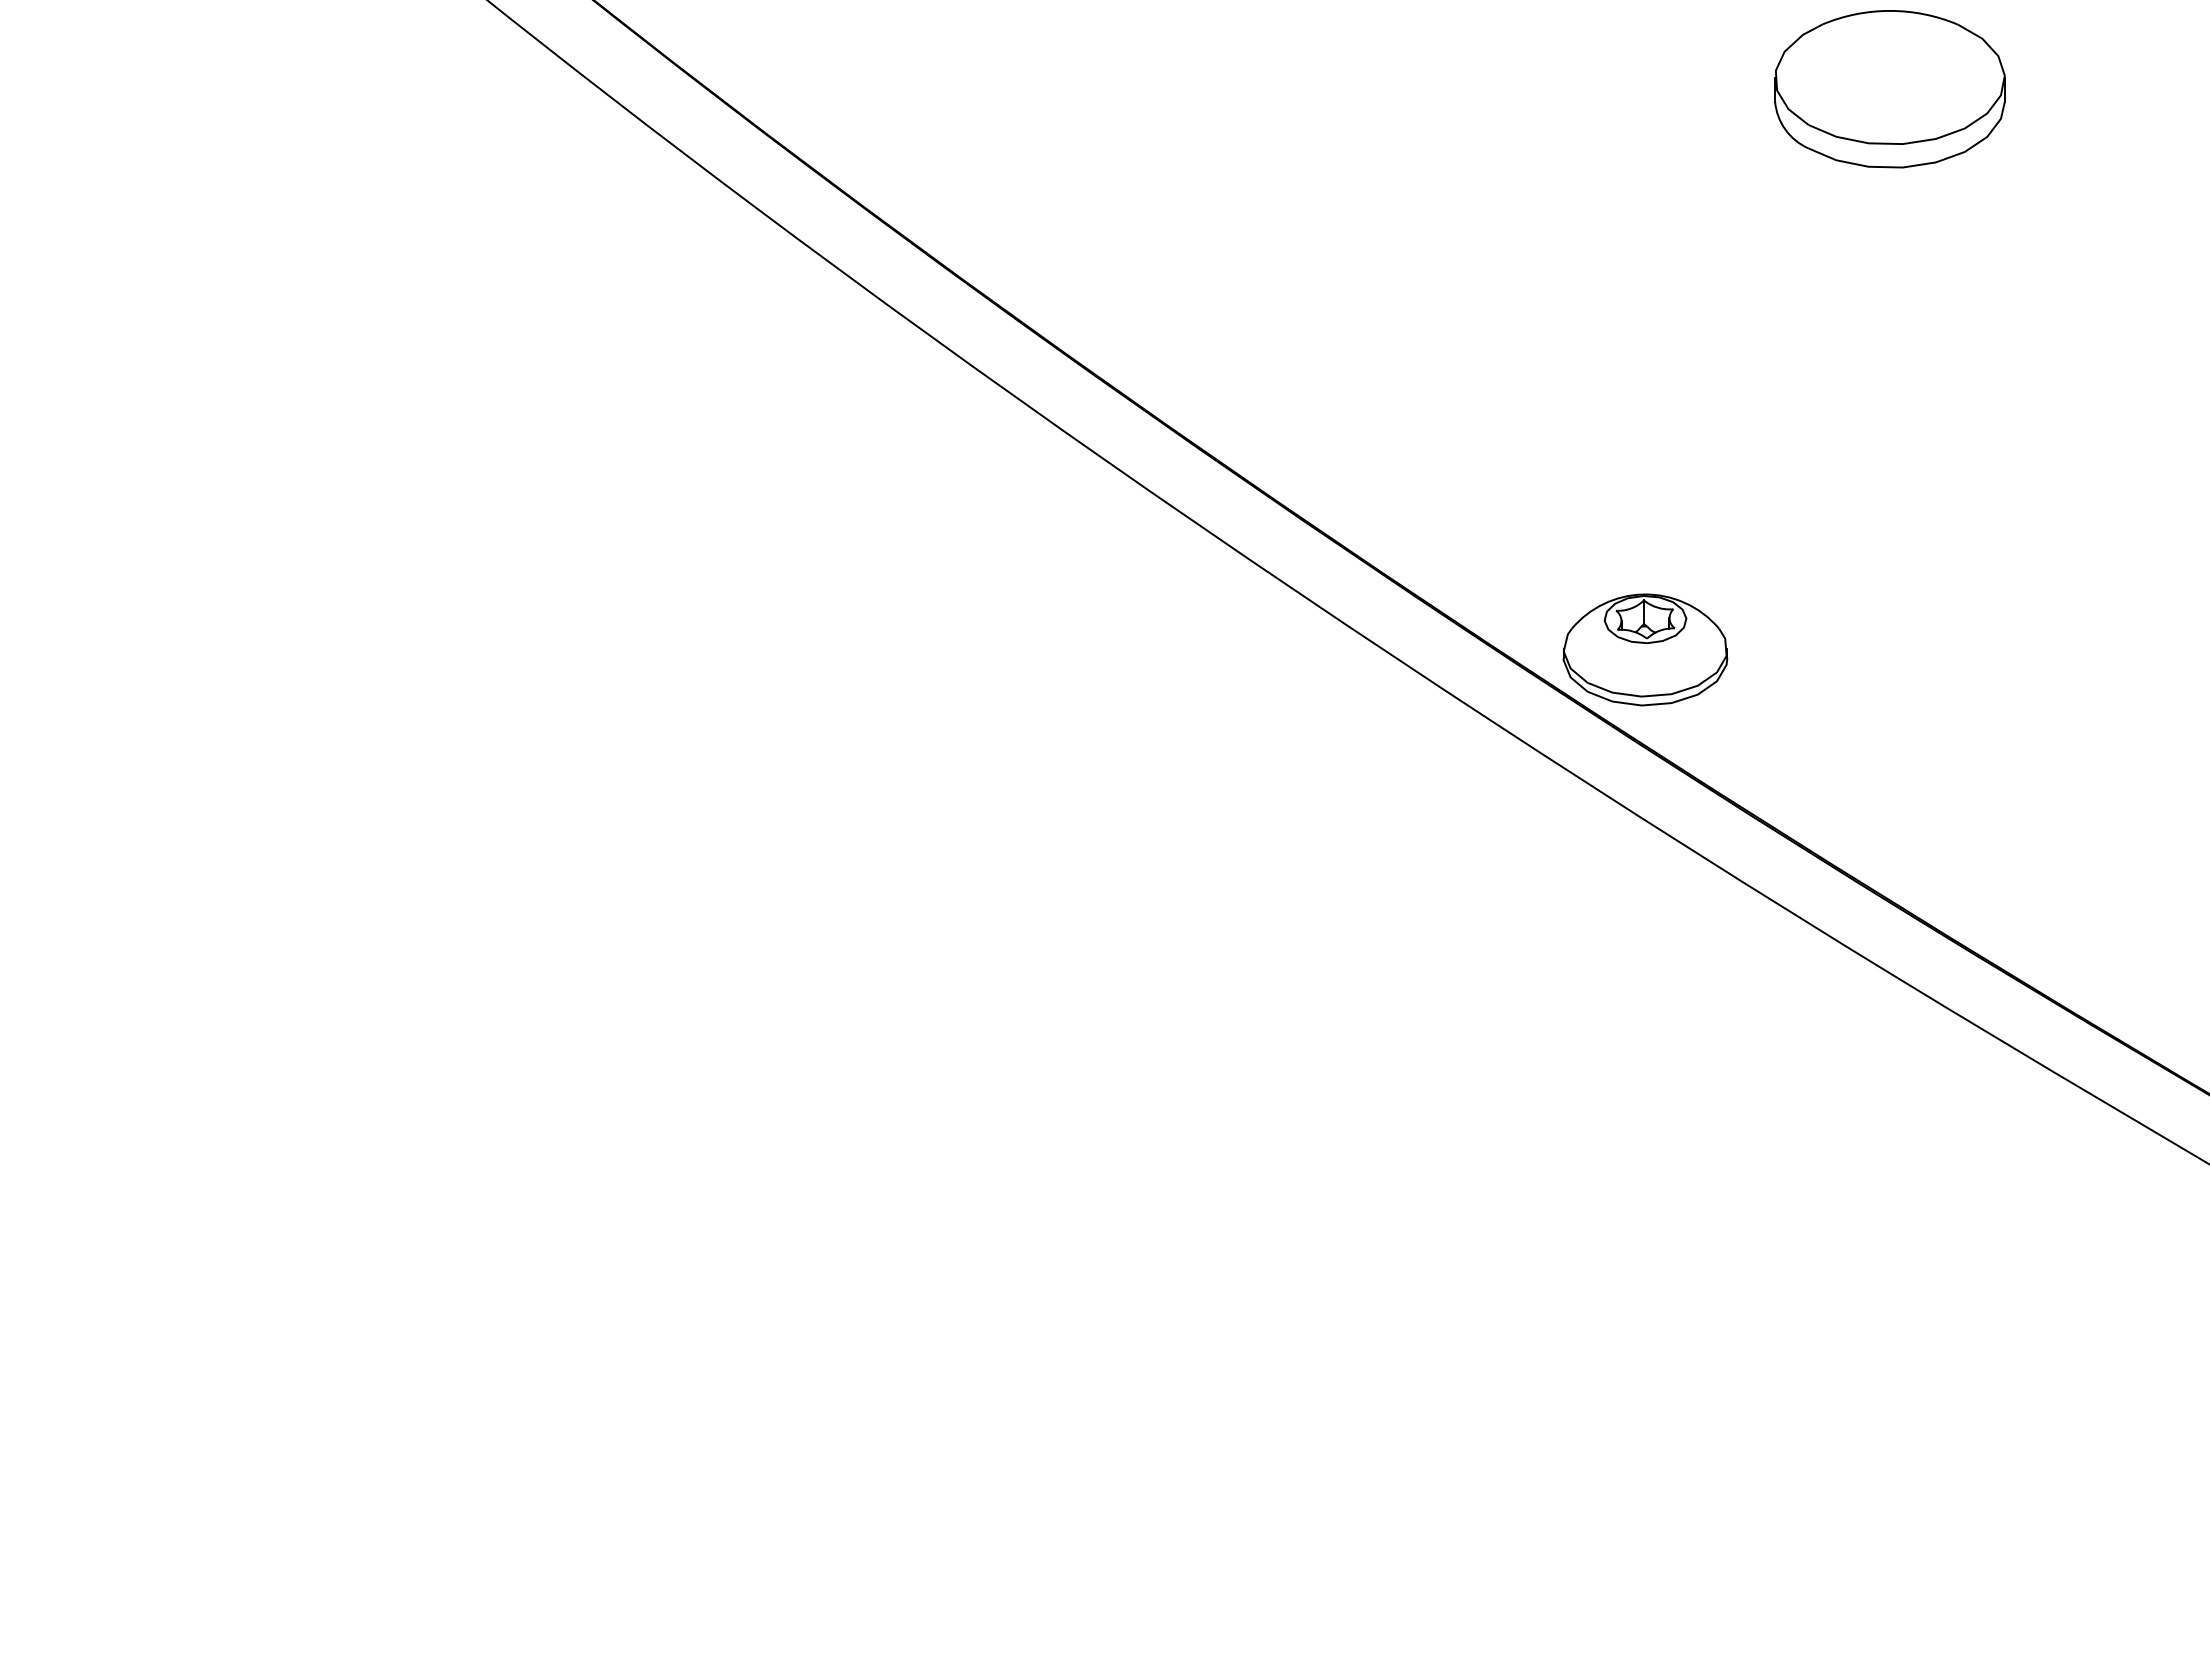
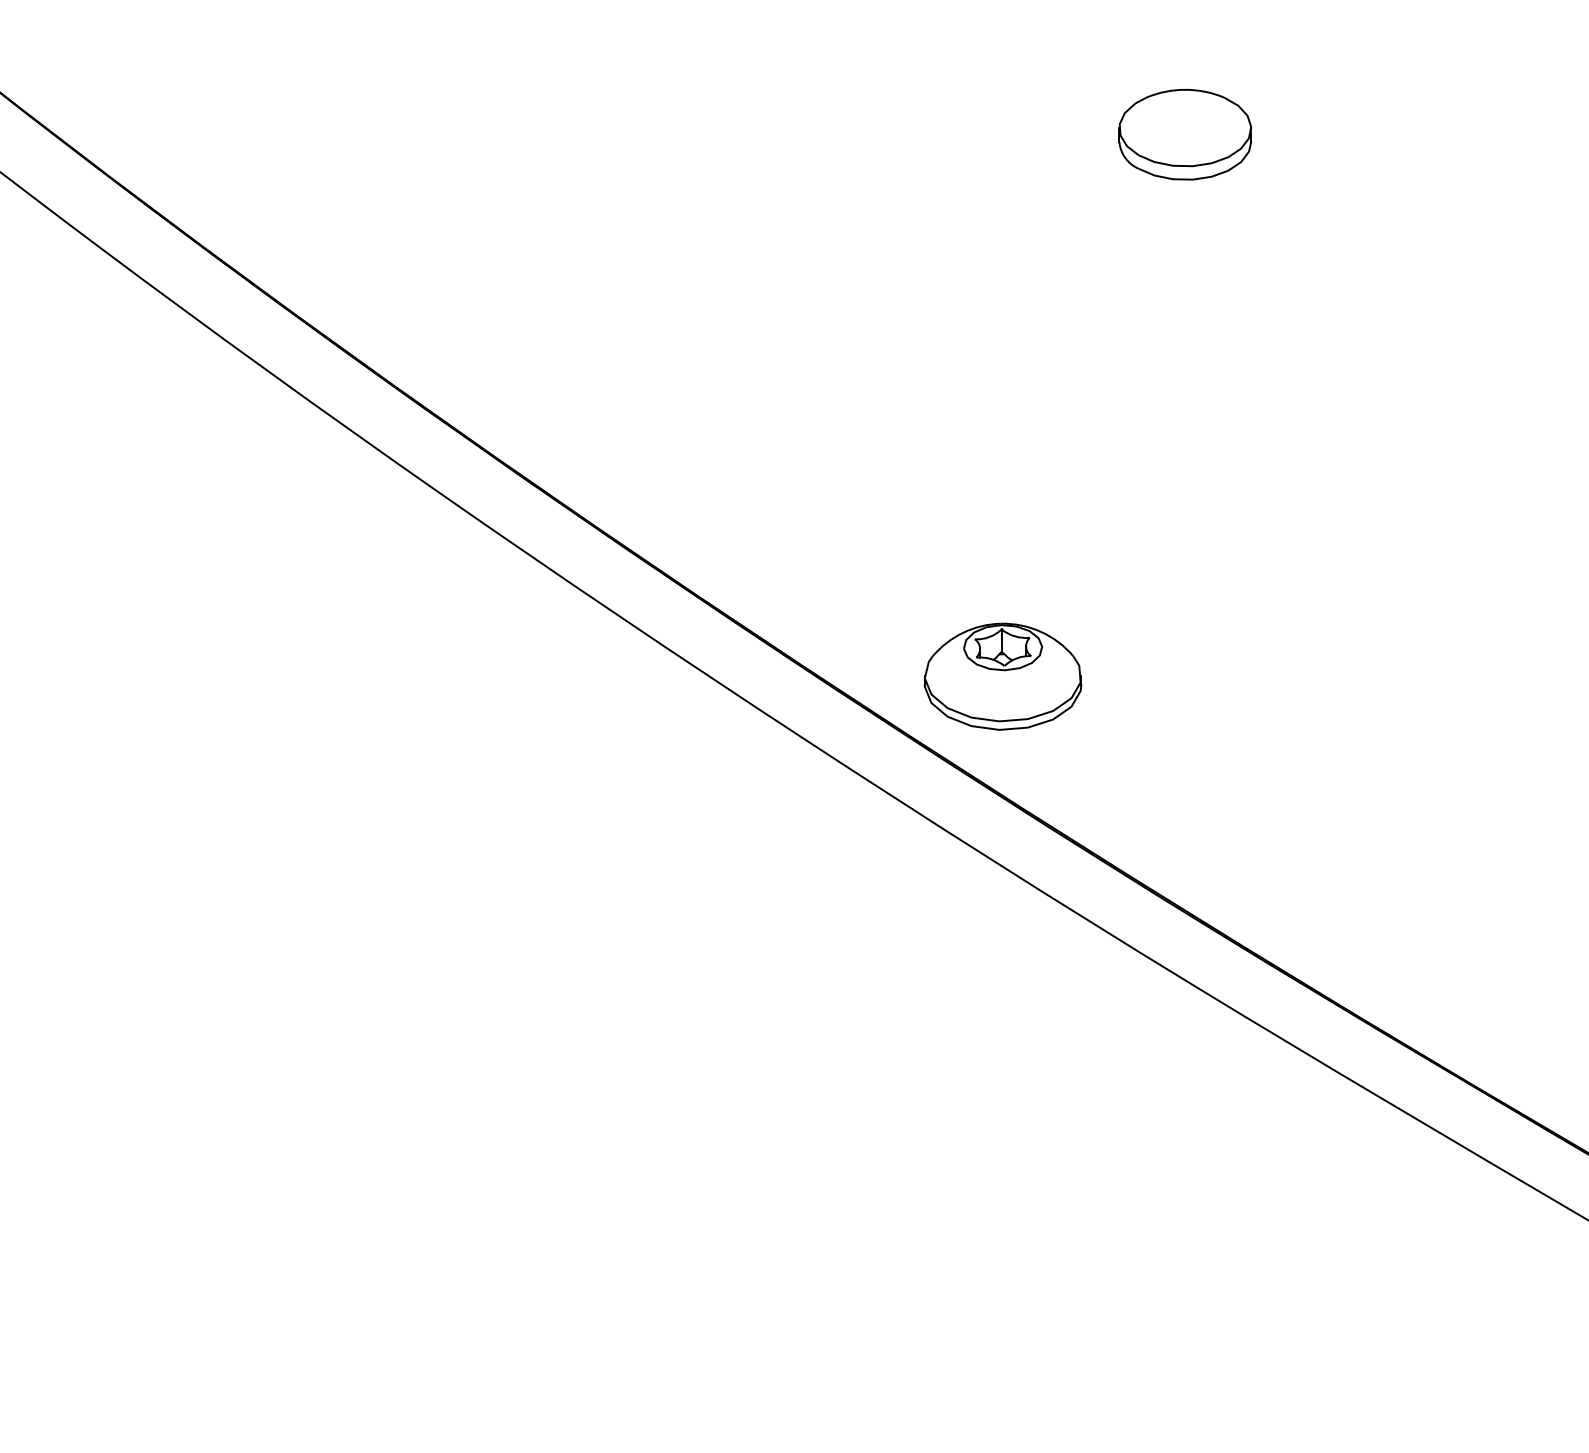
part: (1889, 89) -> (1184, 134), size x0.6
part: (1645, 649) -> (1003, 676), moved

